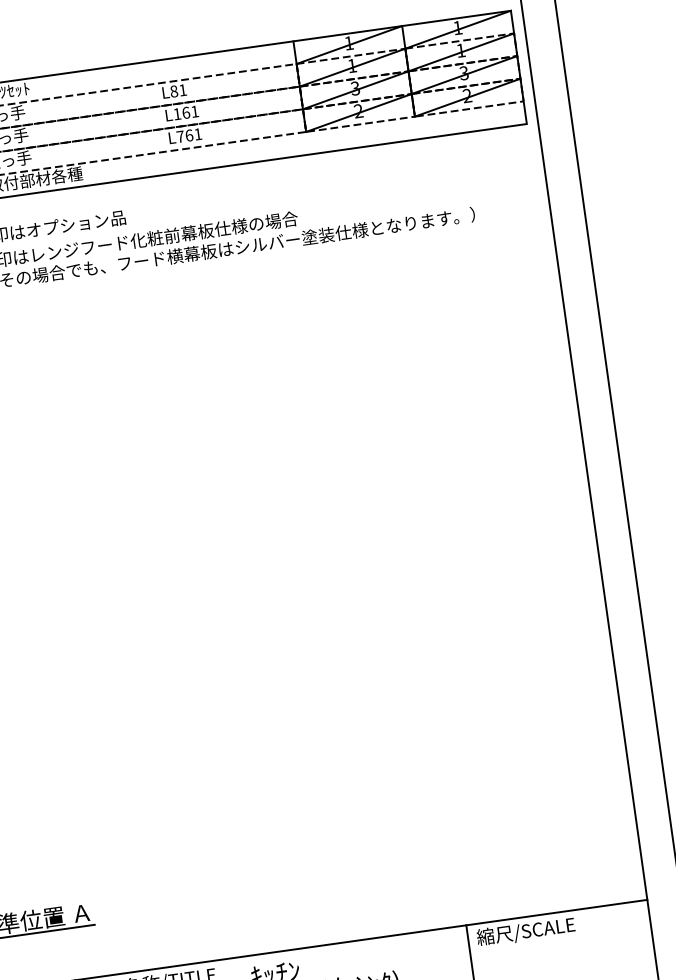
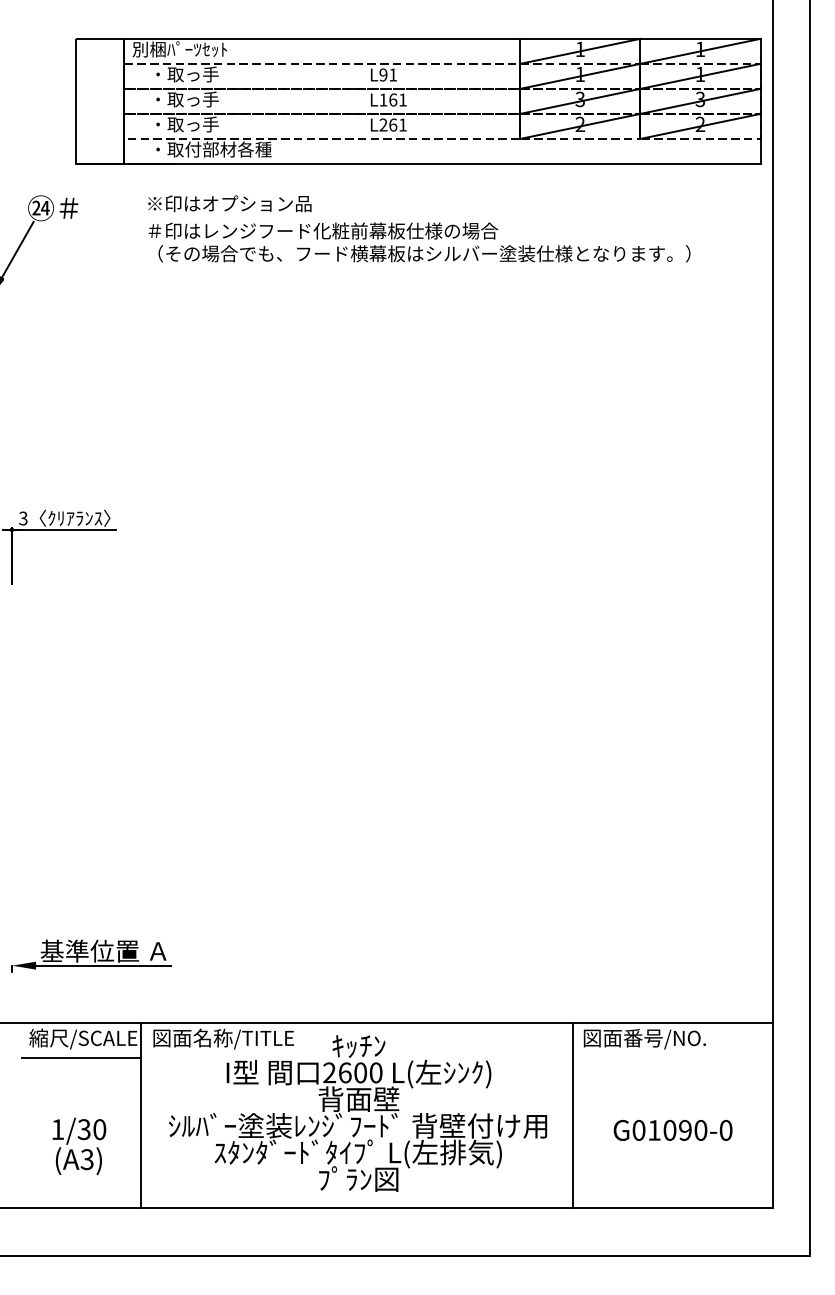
text: (174, 91) -> (383, 74), L81 -> L91
text: (180, 136) -> (383, 124), L761 -> L261
text: (532, 930) -> (643, 1038), 縮尺/SCALE -> 図面番号/NO.

